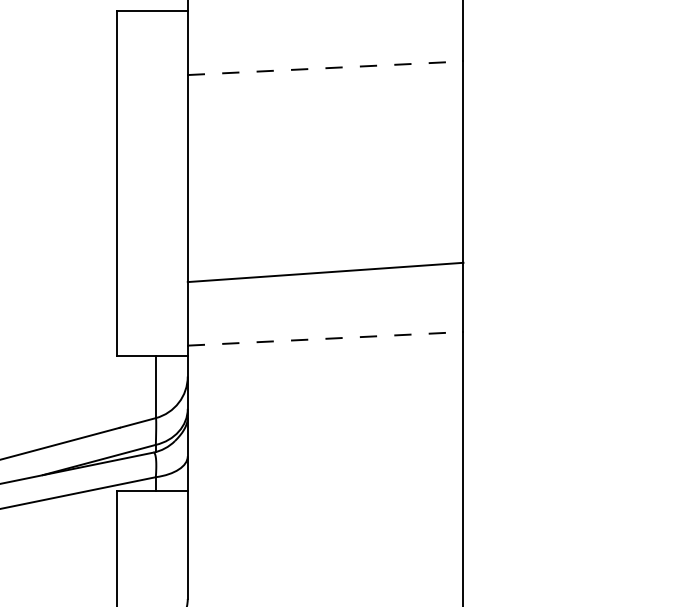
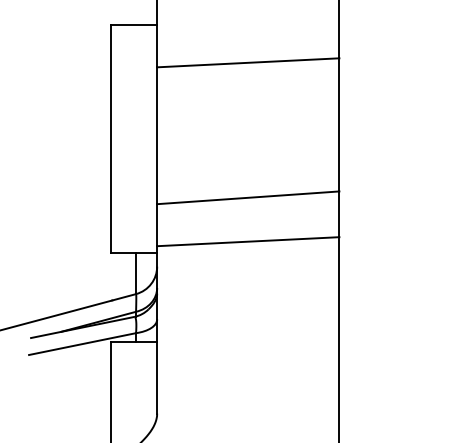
line: (325, 67) -> (248, 62), dashed -> solid
line: (325, 338) -> (248, 241), dashed -> solid

